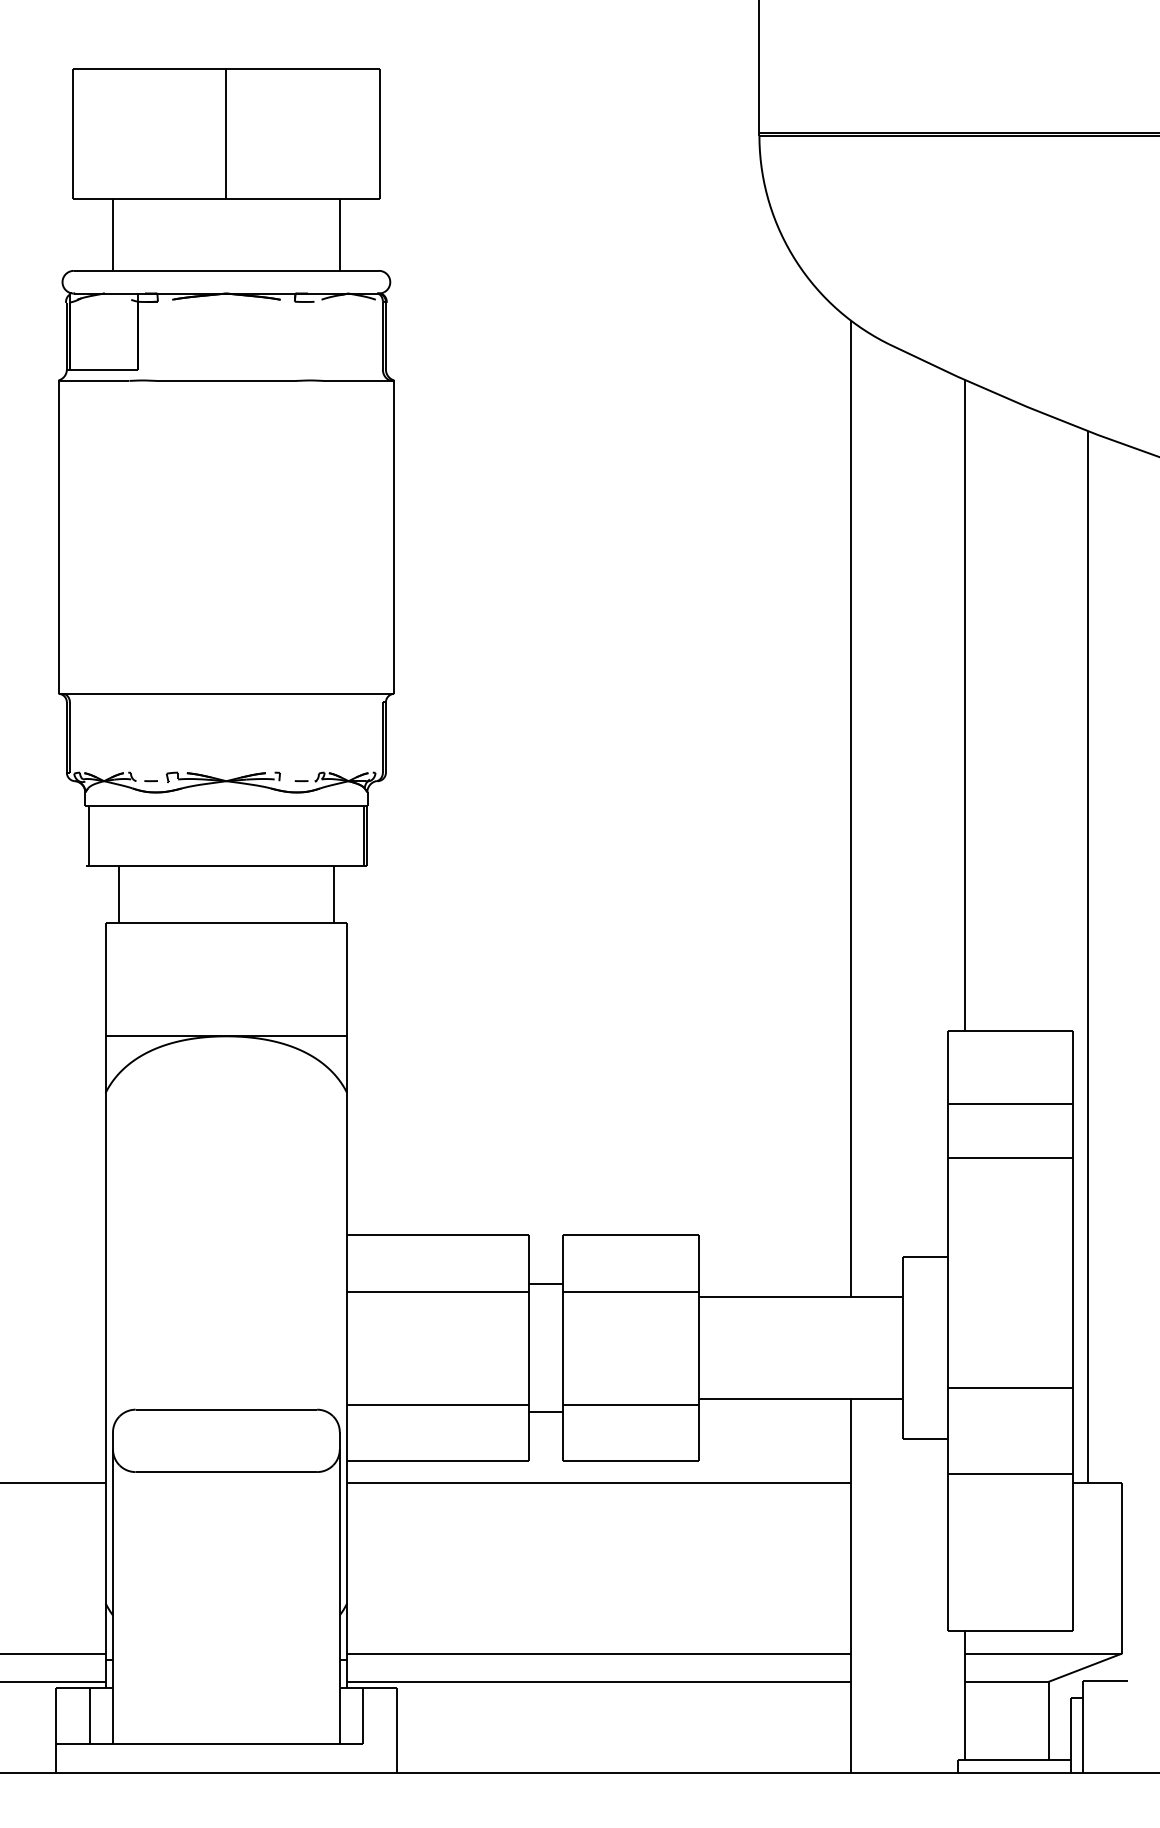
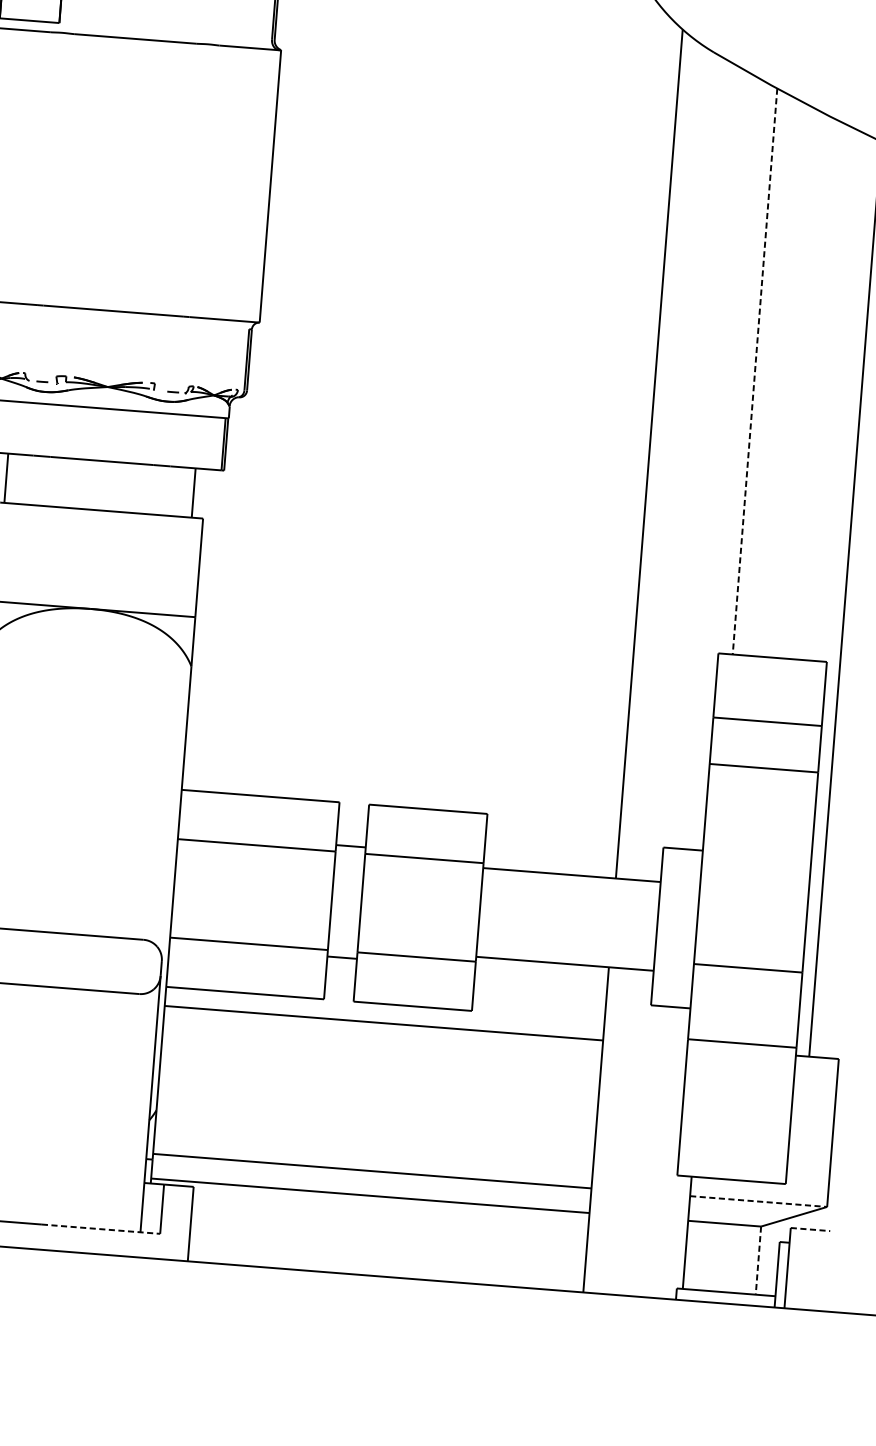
line: (964, 705) -> (754, 371), solid -> dashed
line: (1043, 1653) -> (758, 1201), solid -> dashed
line: (1105, 1680) -> (810, 1229), solid -> dashed
line: (1048, 1721) -> (758, 1261), solid -> dashed
line: (294, 1744) -> (101, 1229), solid -> dashed

